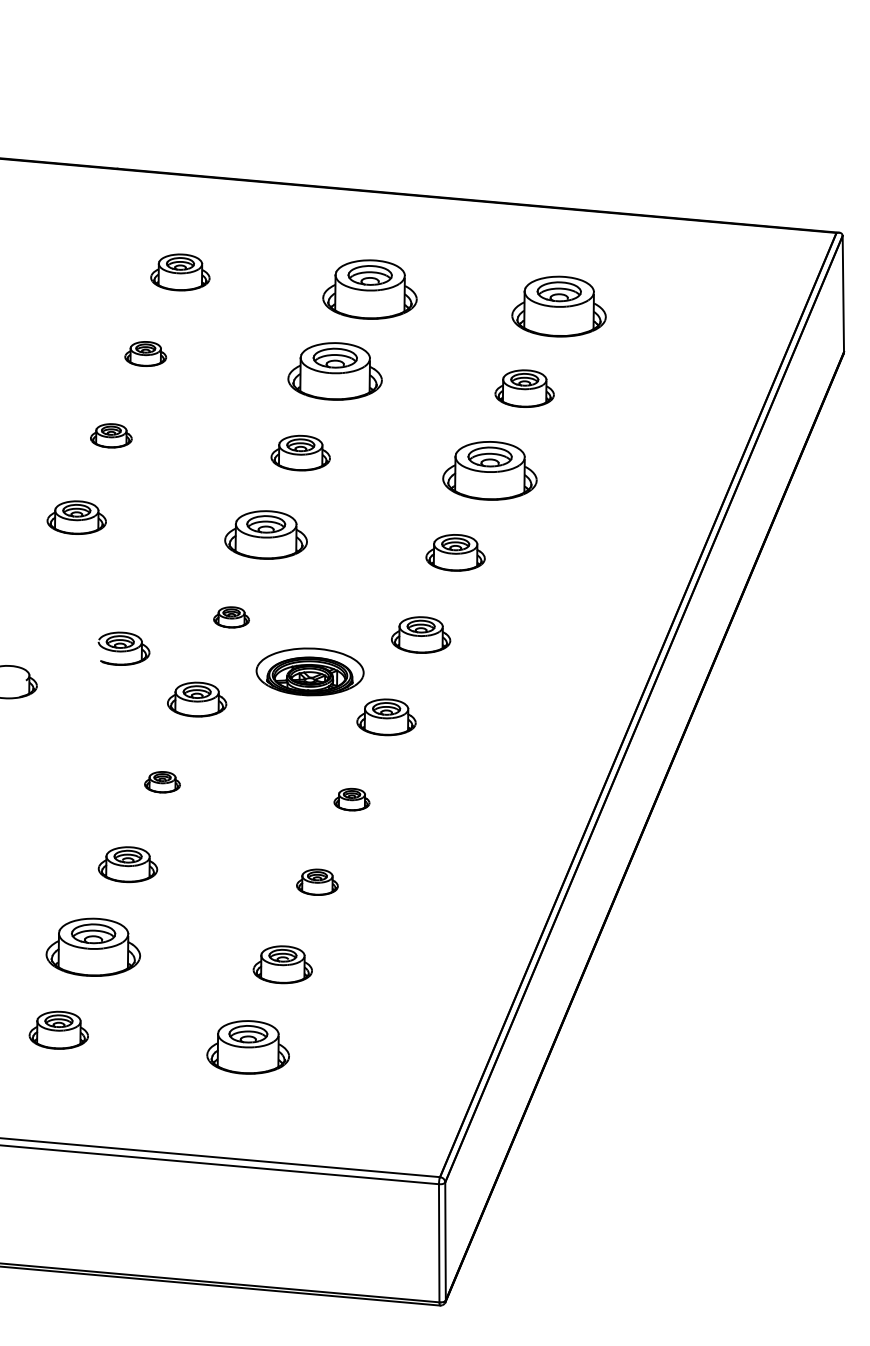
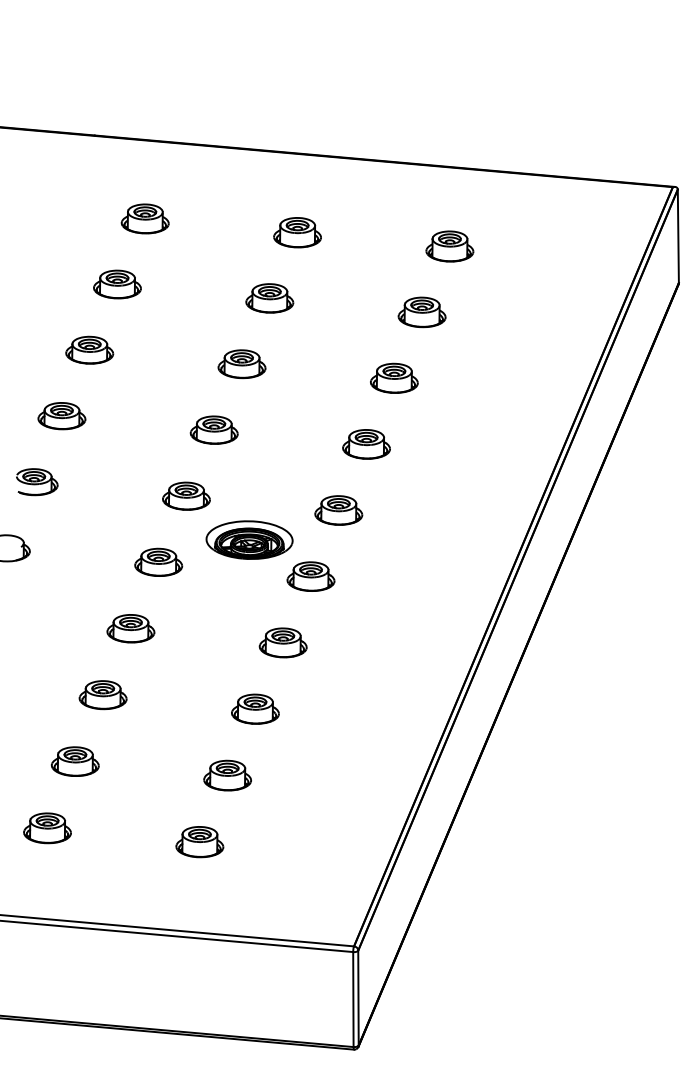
part: (369, 289) -> (297, 232), size x0.62
part: (559, 306) -> (450, 246), size x0.62
part: (145, 353) -> (117, 284), size x1.43
part: (335, 370) -> (269, 297), size x0.62
part: (111, 435) -> (89, 350), size x1.43
part: (490, 470) -> (394, 378), size x0.62
part: (266, 535) -> (214, 430), size x0.71
part: (231, 617) -> (186, 496), size x1.67
part: (123, 648) -> (36, 481), moved
part: (162, 782) -> (130, 629), size x1.67
part: (351, 799) -> (282, 642), size x1.67
part: (317, 882) -> (255, 709), size x1.43
part: (93, 947) -> (75, 761), size x0.62
part: (248, 1047) -> (200, 842), size x0.71

